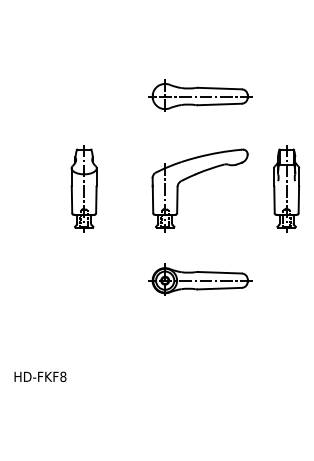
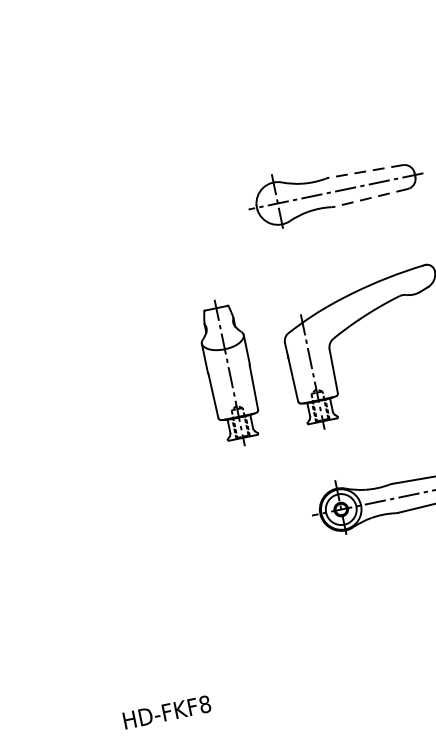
line: (219, 88) -> (365, 171), solid -> dashed
line: (219, 104) -> (370, 198), solid -> dashed
part: (83, 188) -> (228, 373), moved

